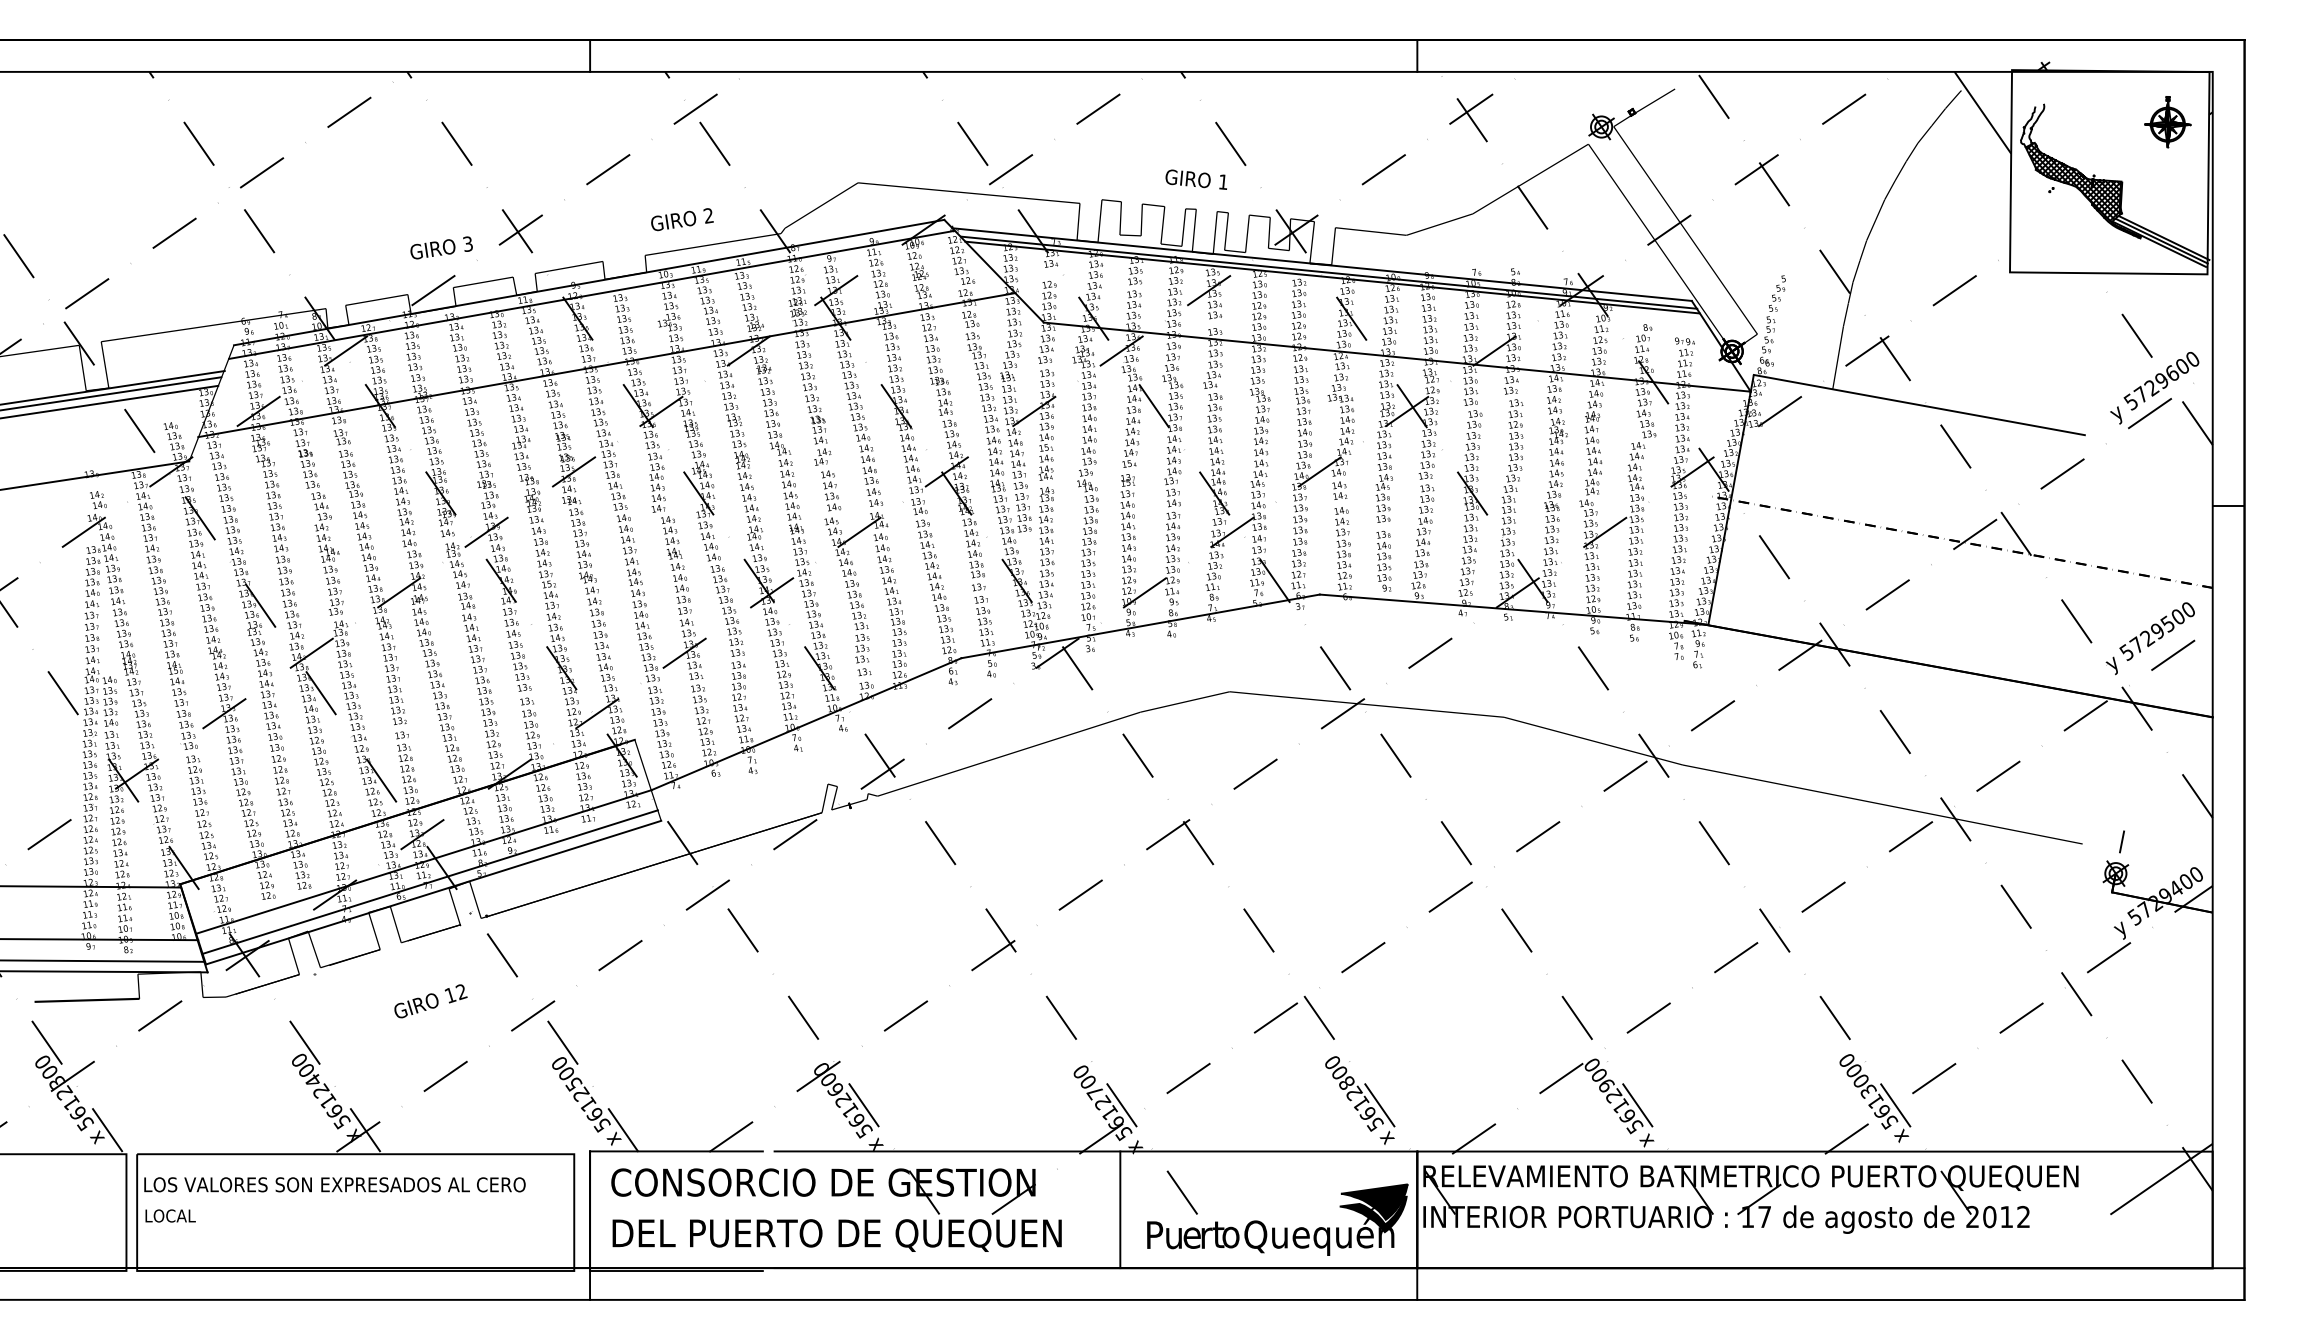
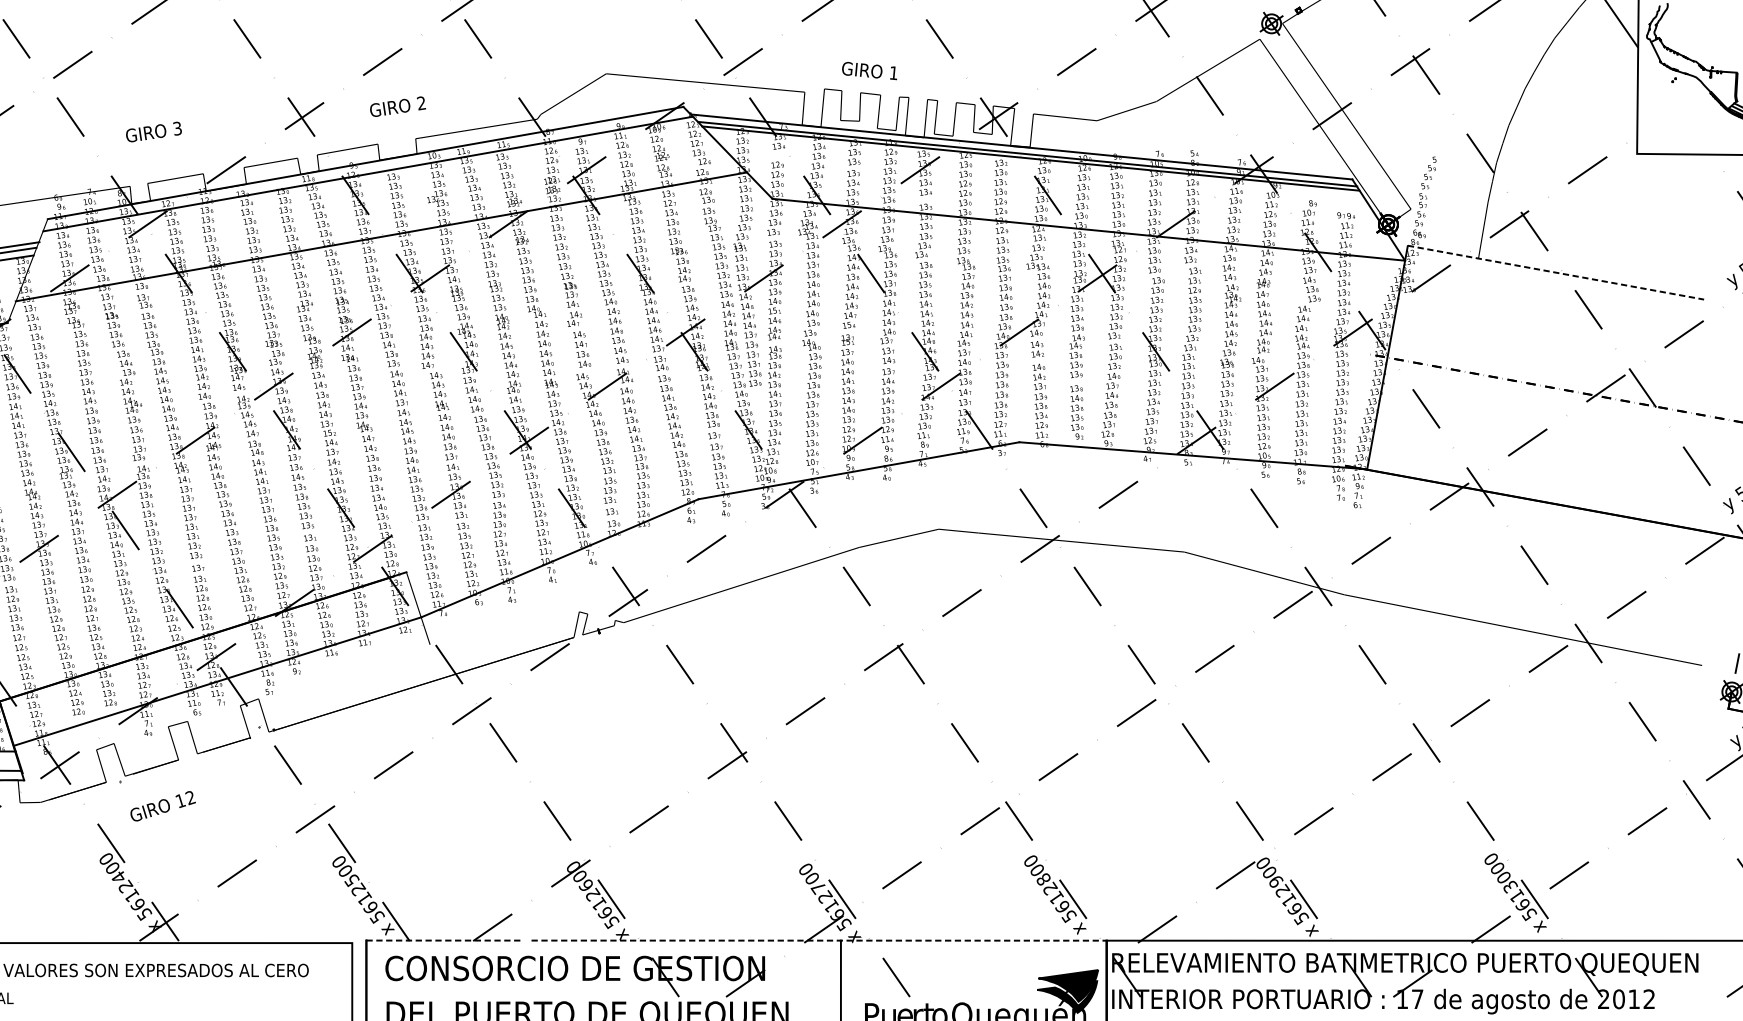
text: (1195, 179) -> (868, 70), moved
hatch: (2073, 182) -> (1693, 73), removed
text: (682, 219) -> (398, 106), moved
text: (441, 247) -> (153, 131), moved
line: (1919, 405) -> (1556, 273), solid -> dashed
line: (429, 881) -> (222, 699), removed
line: (433, 892) -> (226, 708), removed
text: (430, 1001) -> (162, 806), moved
line: (676, 1151) -> (443, 940), solid -> dashed
line: (1096, 1151) -> (819, 940), solid -> dashed

